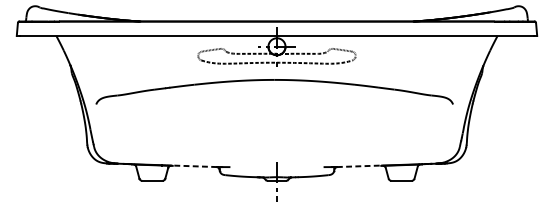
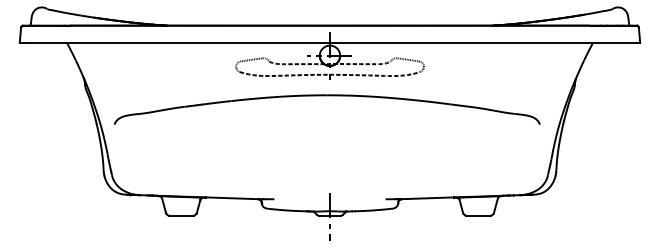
line: (194, 166) -> (231, 198), dashed -> solid
line: (359, 166) -> (428, 198), dashed -> solid

